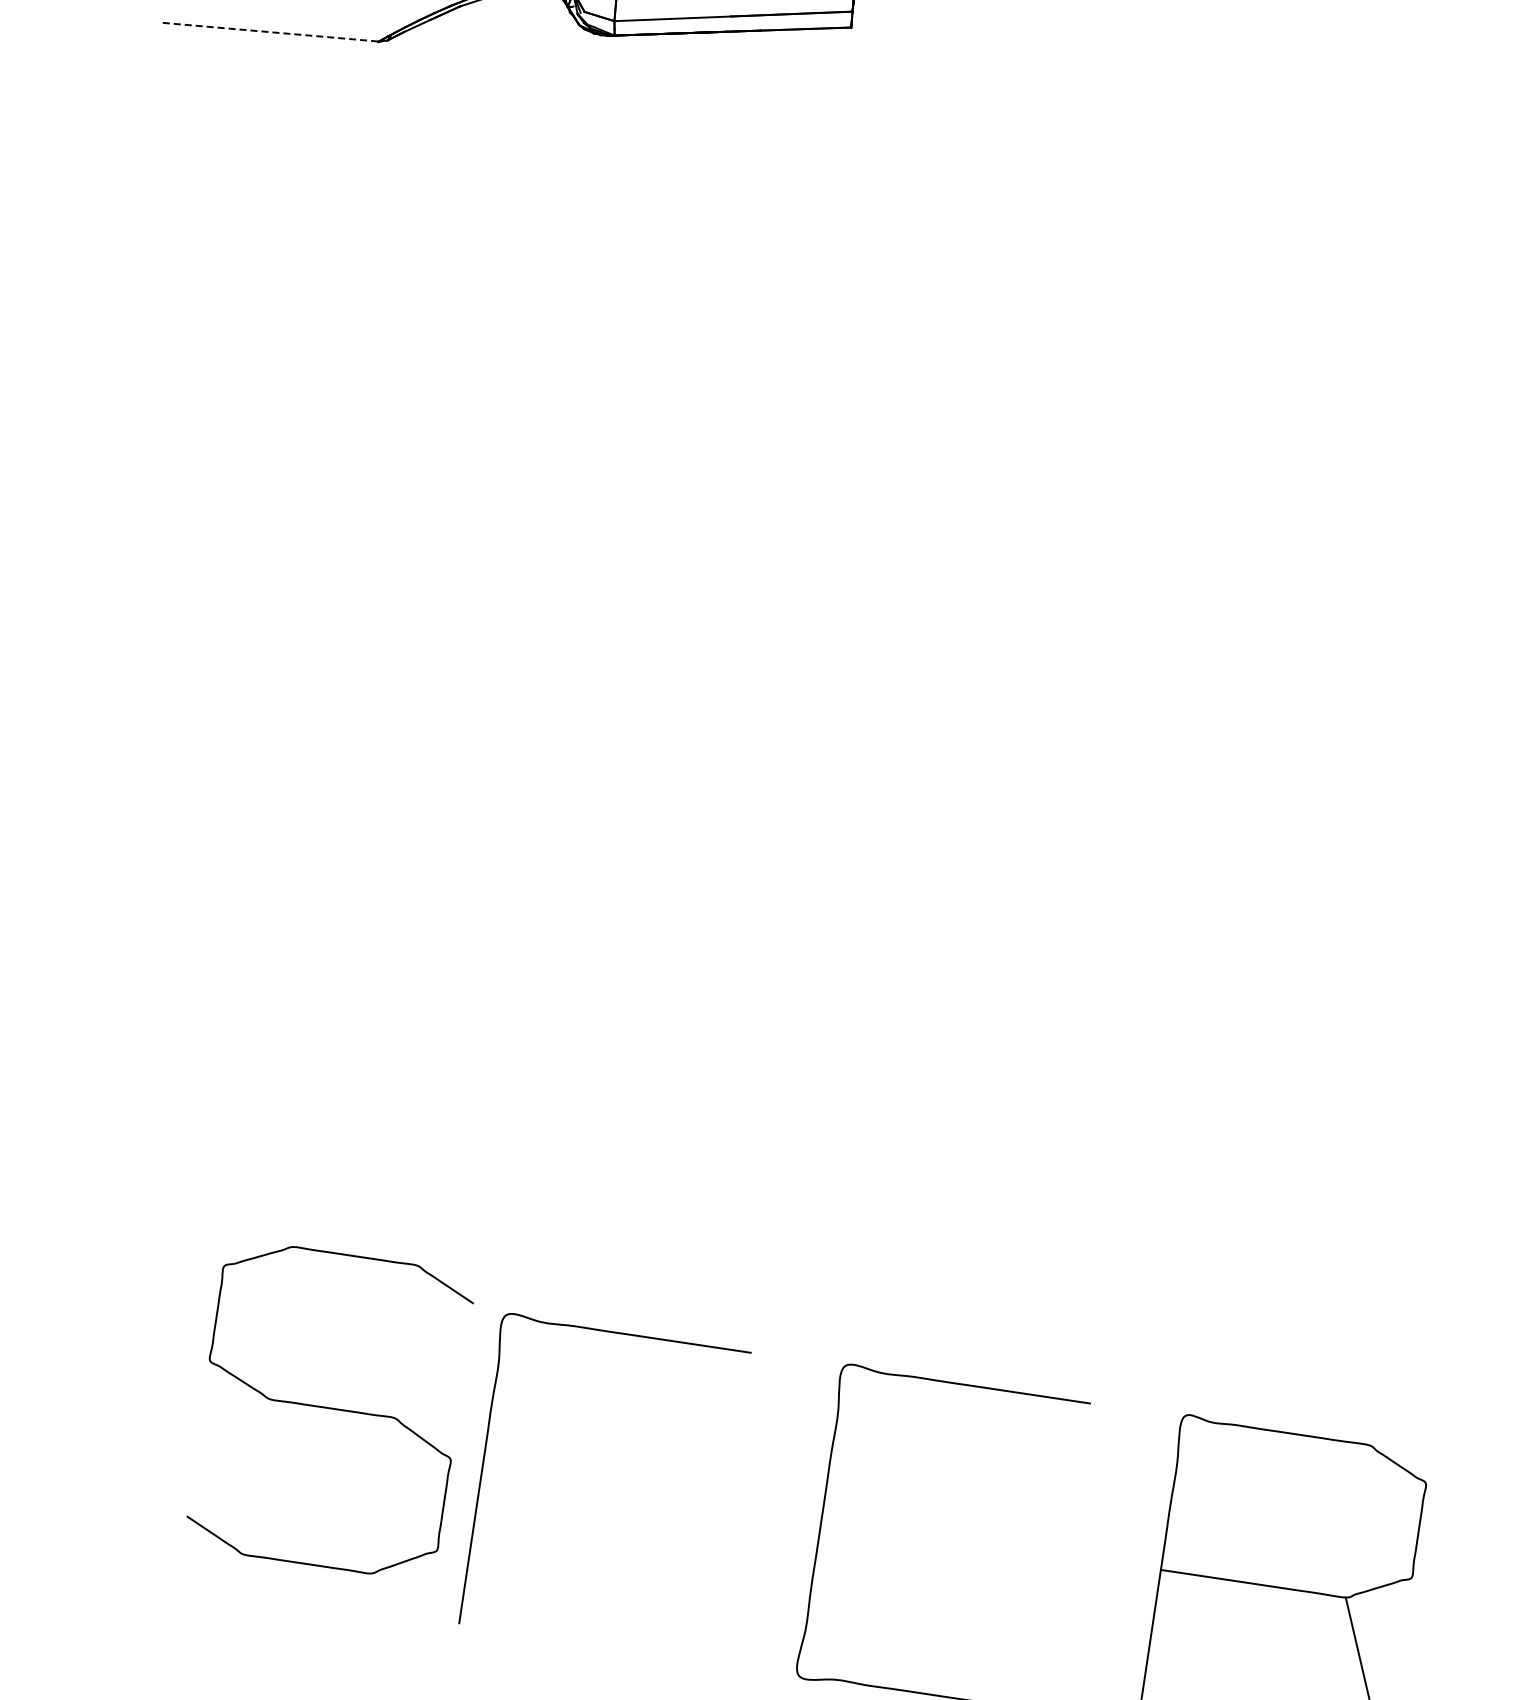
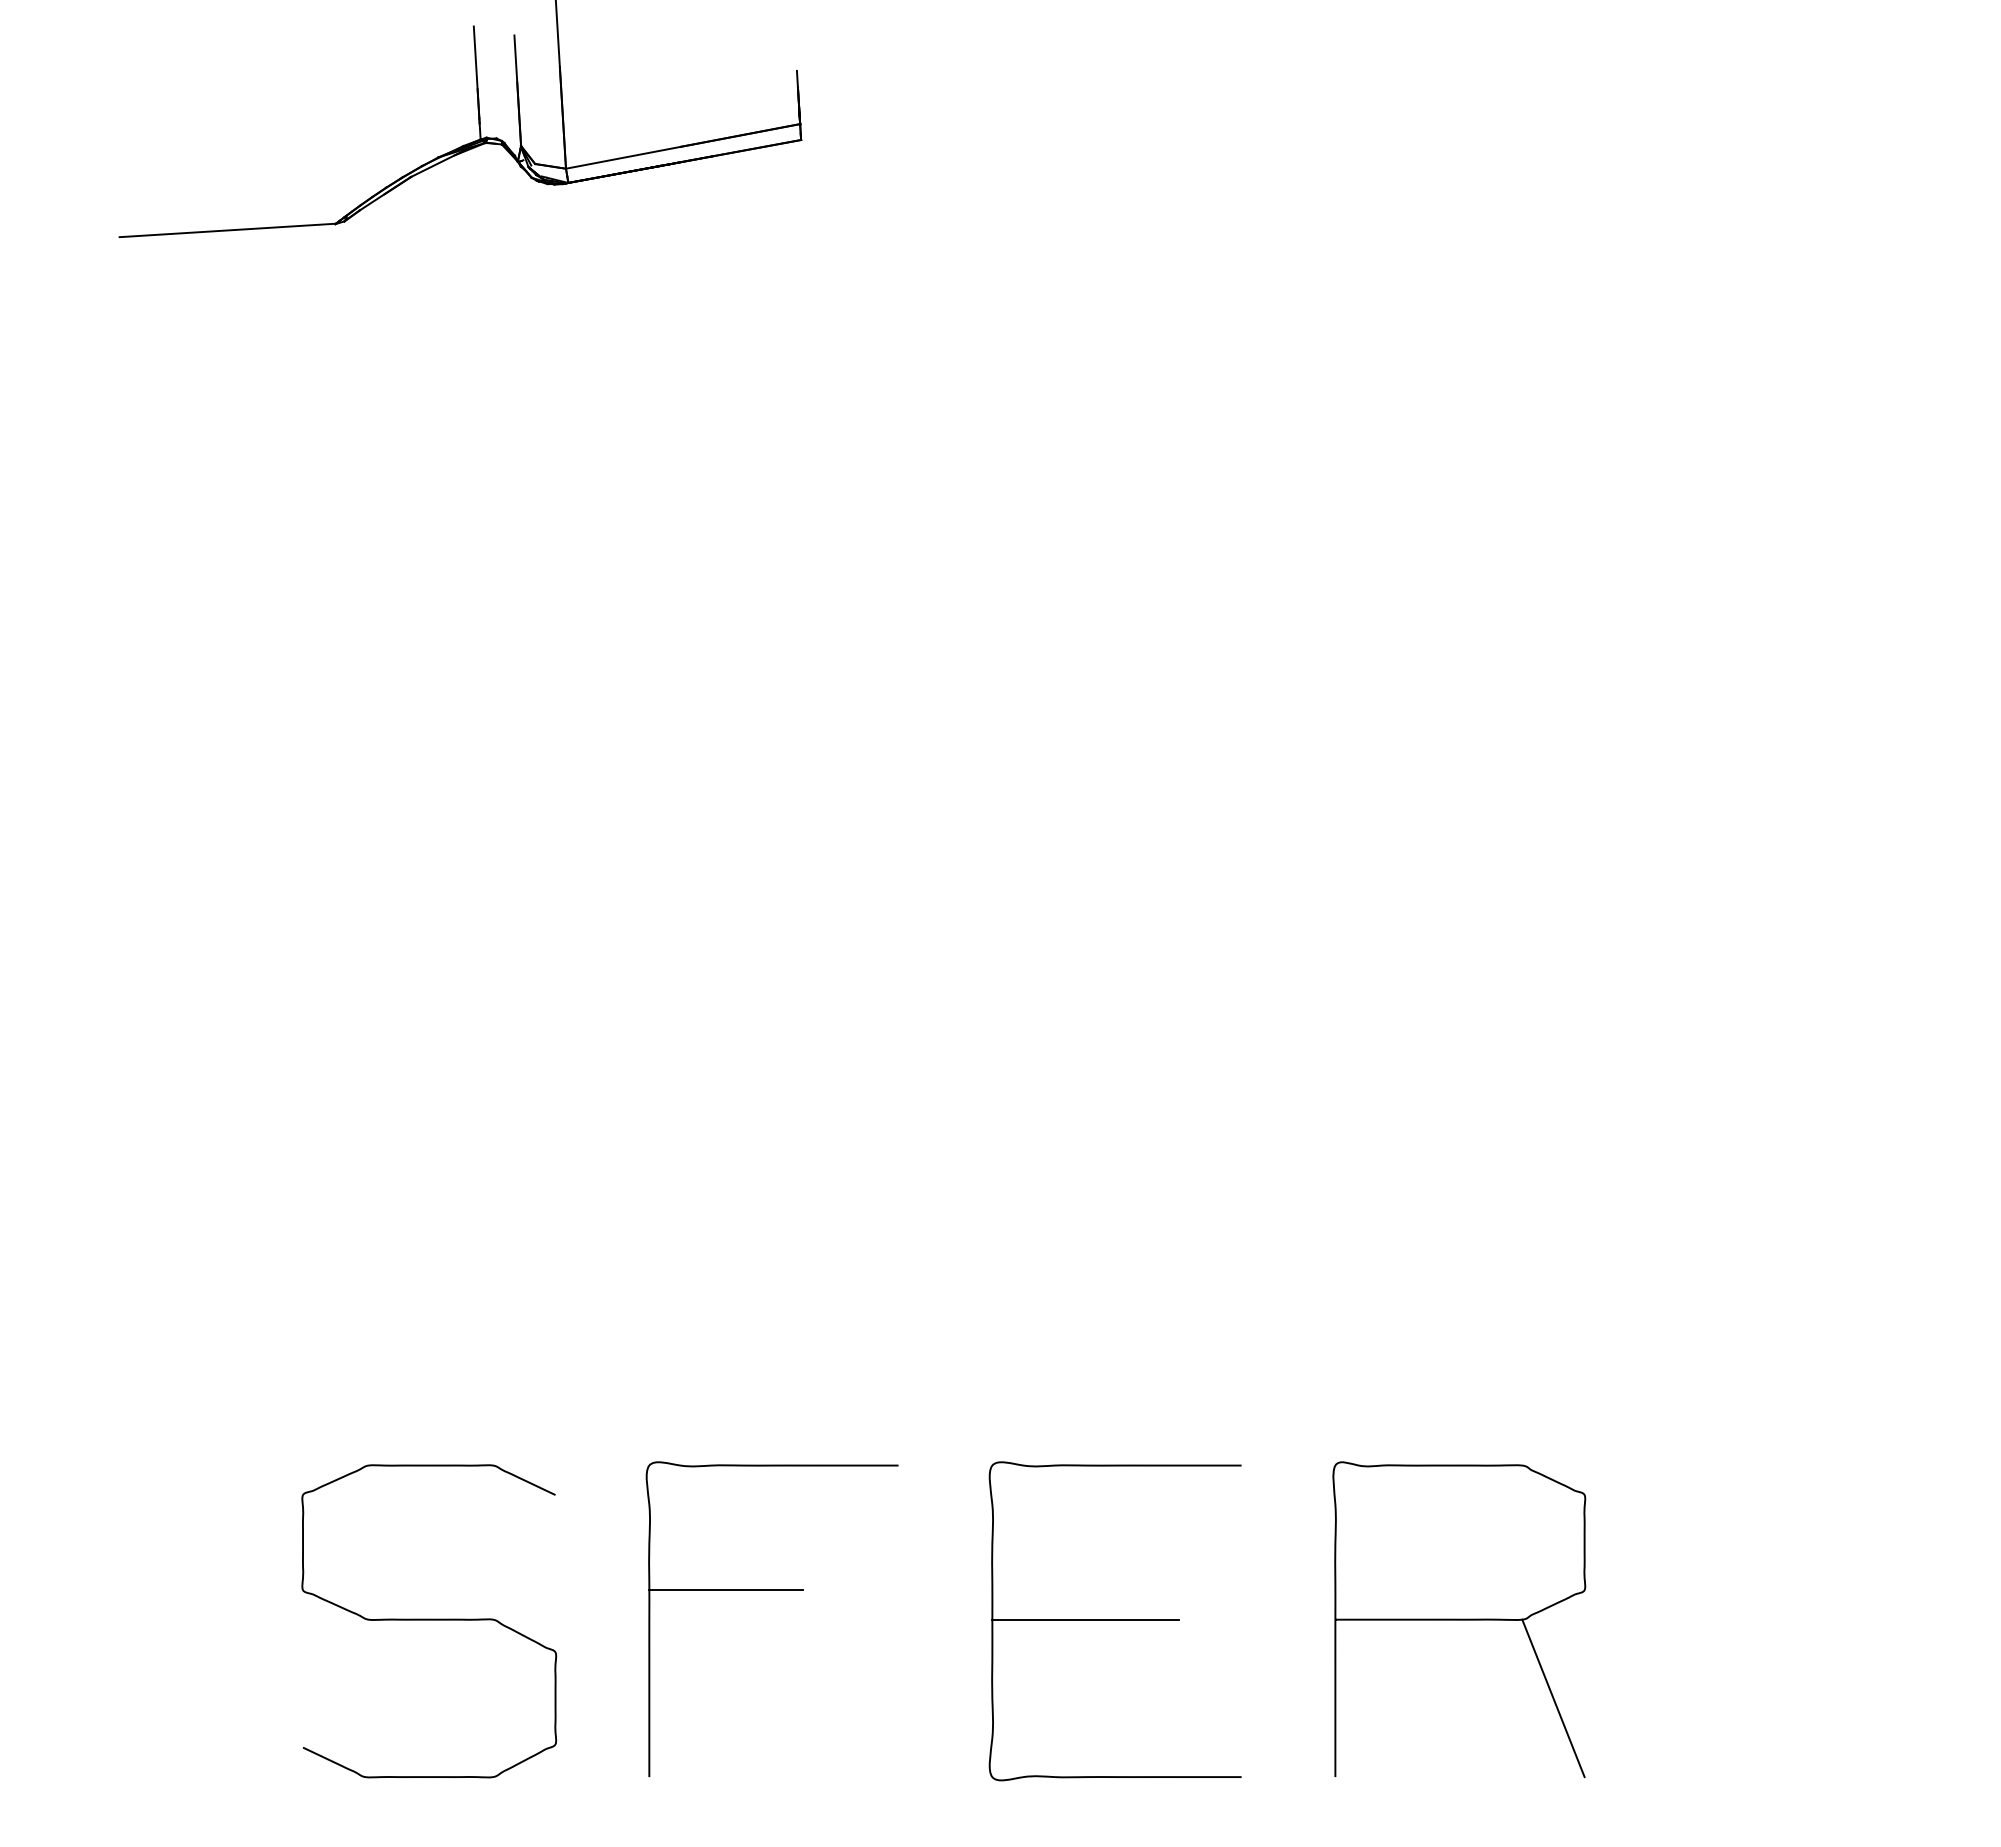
line: (271, 32) -> (228, 230), dashed -> solid
curve: (330, 1409) -> (429, 1620), moved
line: (563, 1451) -> (726, 1590), added
line: (913, 1532) -> (1085, 1619), added

